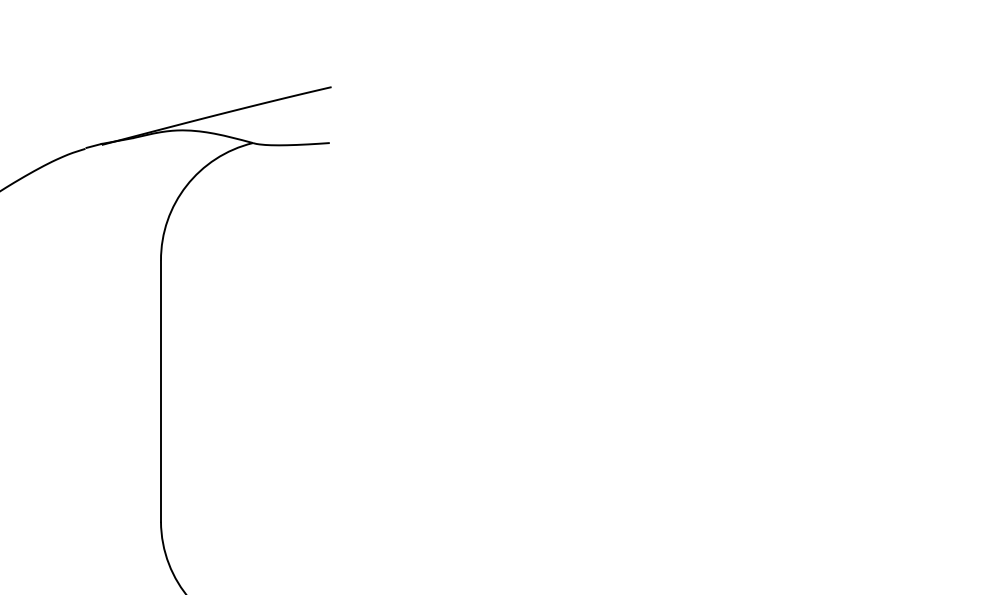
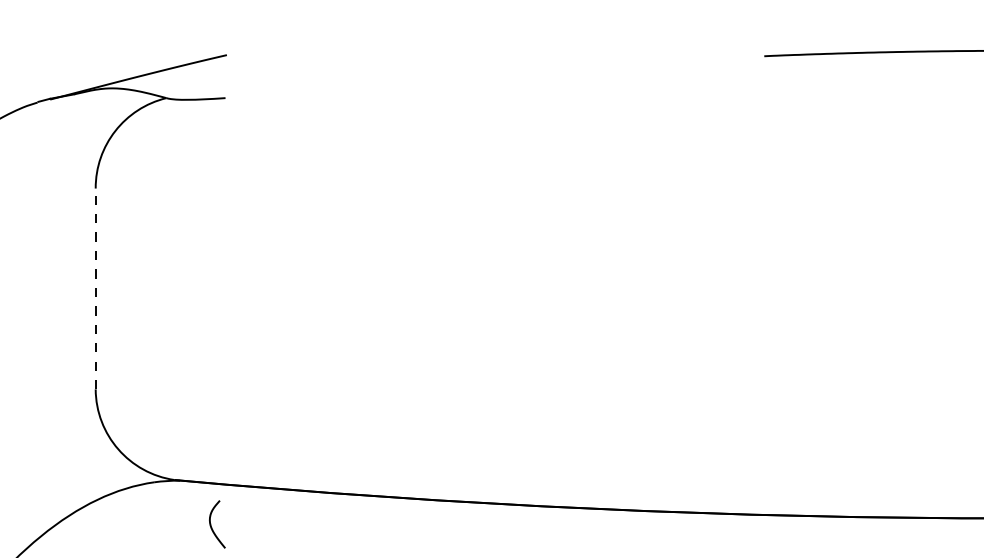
line: (160, 390) -> (95, 288), solid -> dashed

